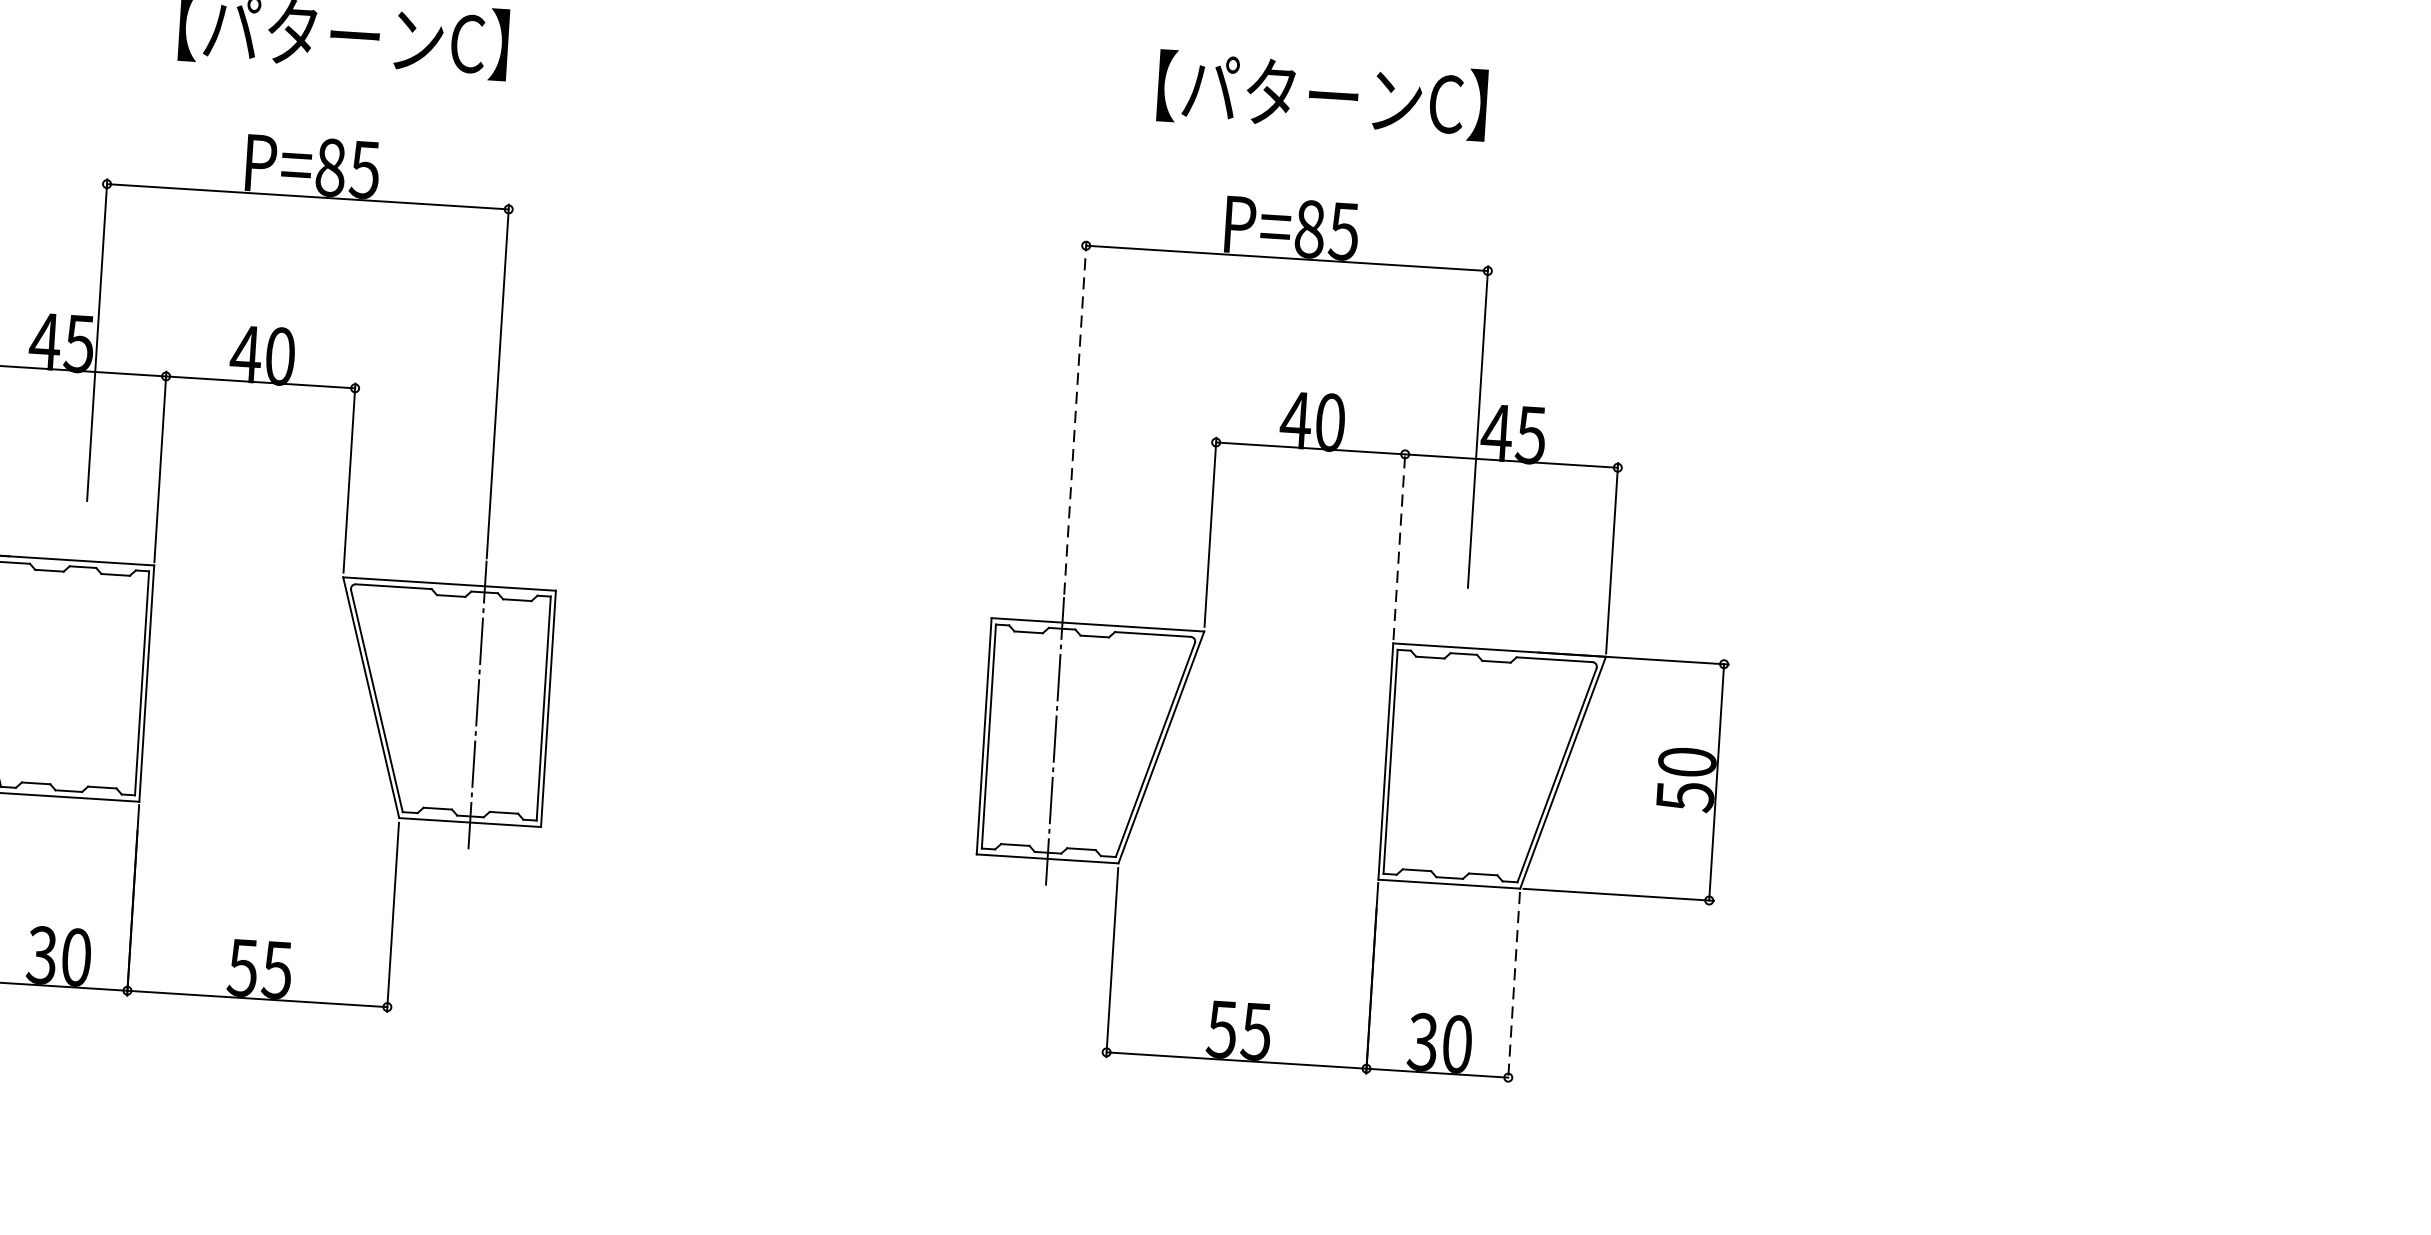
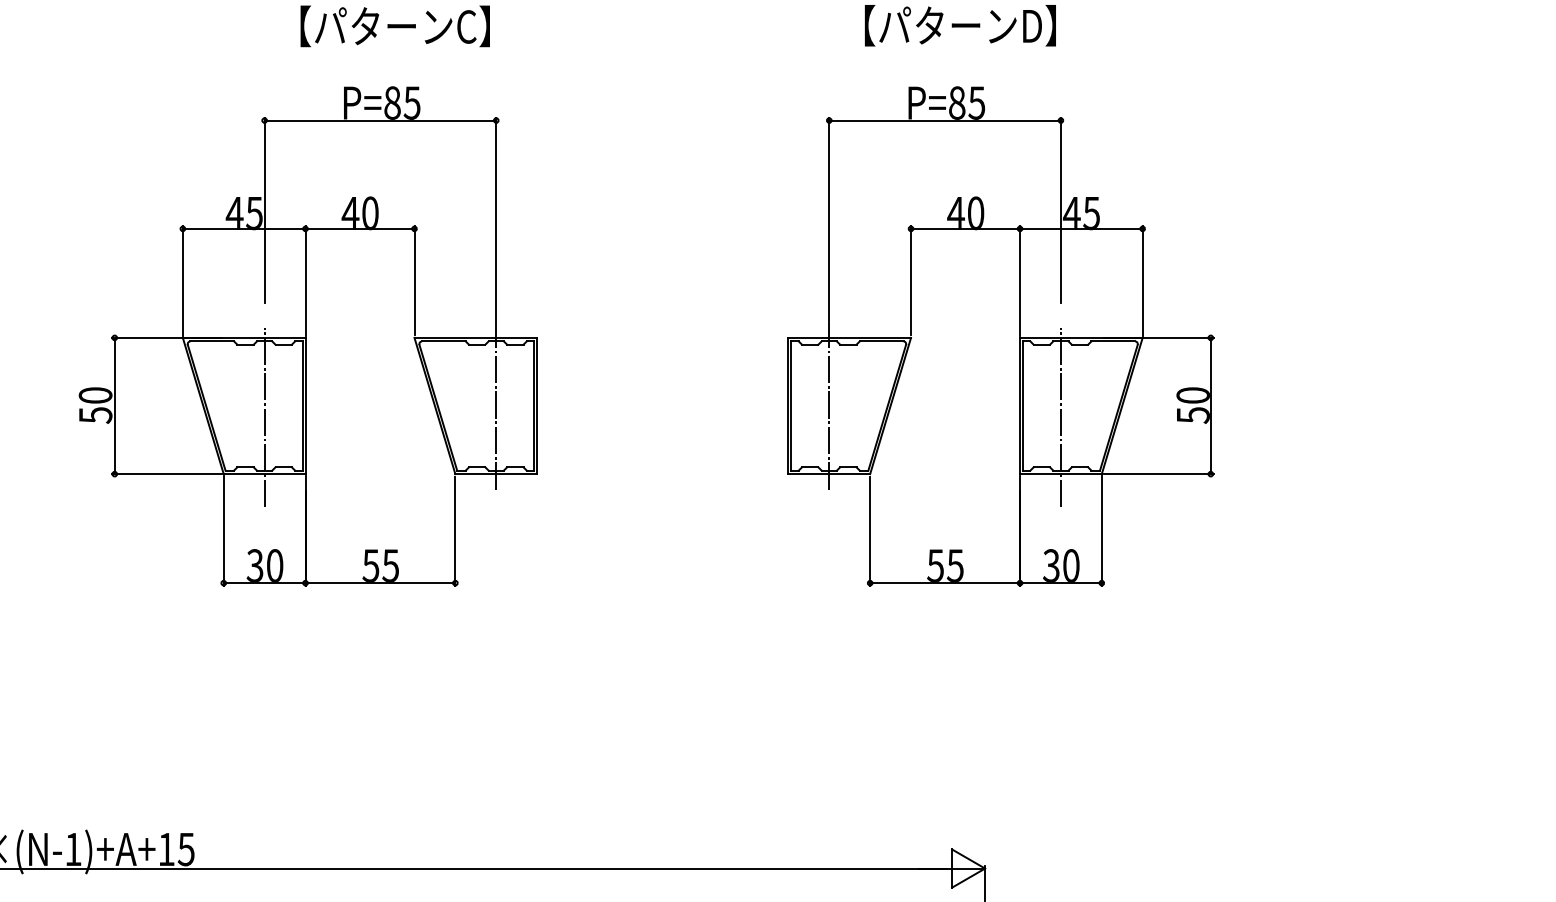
text: (1459, 103) -> (1038, 25), 【パターンC】 -> 【パターンD】
line: (1075, 417) -> (829, 219), dashed -> solid
line: (1400, 545) -> (1020, 281), dashed -> solid
line: (74, 697) -> (264, 416), added
line: (1454, 784) -> (1060, 416), added
line: (1513, 986) -> (1101, 530), dashed -> solid

